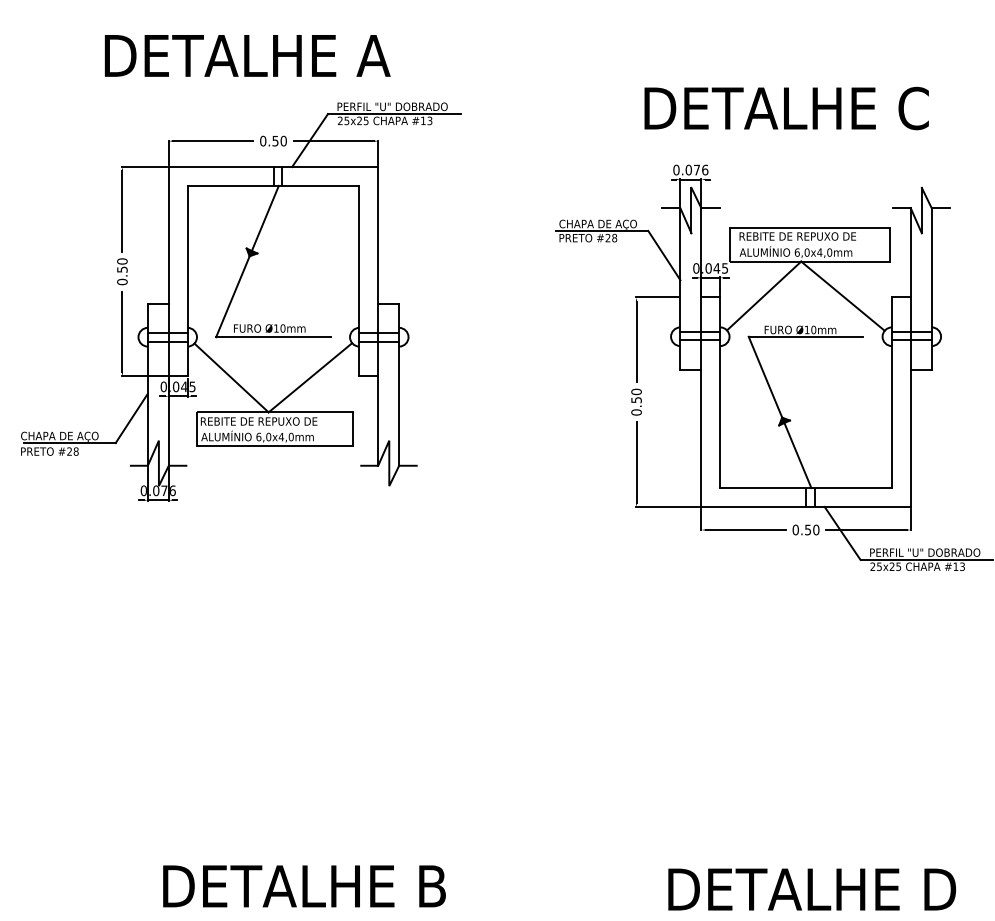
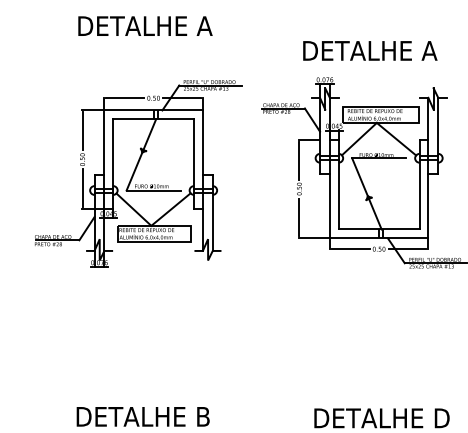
text: (247, 54) -> (145, 25), moved
text: (913, 107) -> (429, 50), DETALHE C -> DETALHE A
part: (241, 301) -> (138, 173), moved

